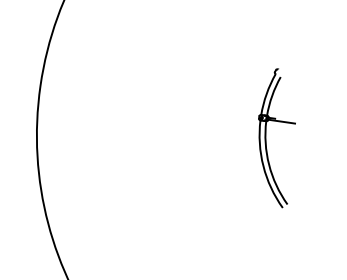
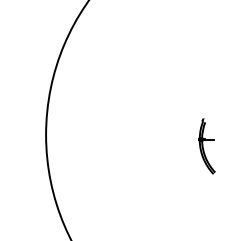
part: (275, 137) -> (206, 146), size x0.6

